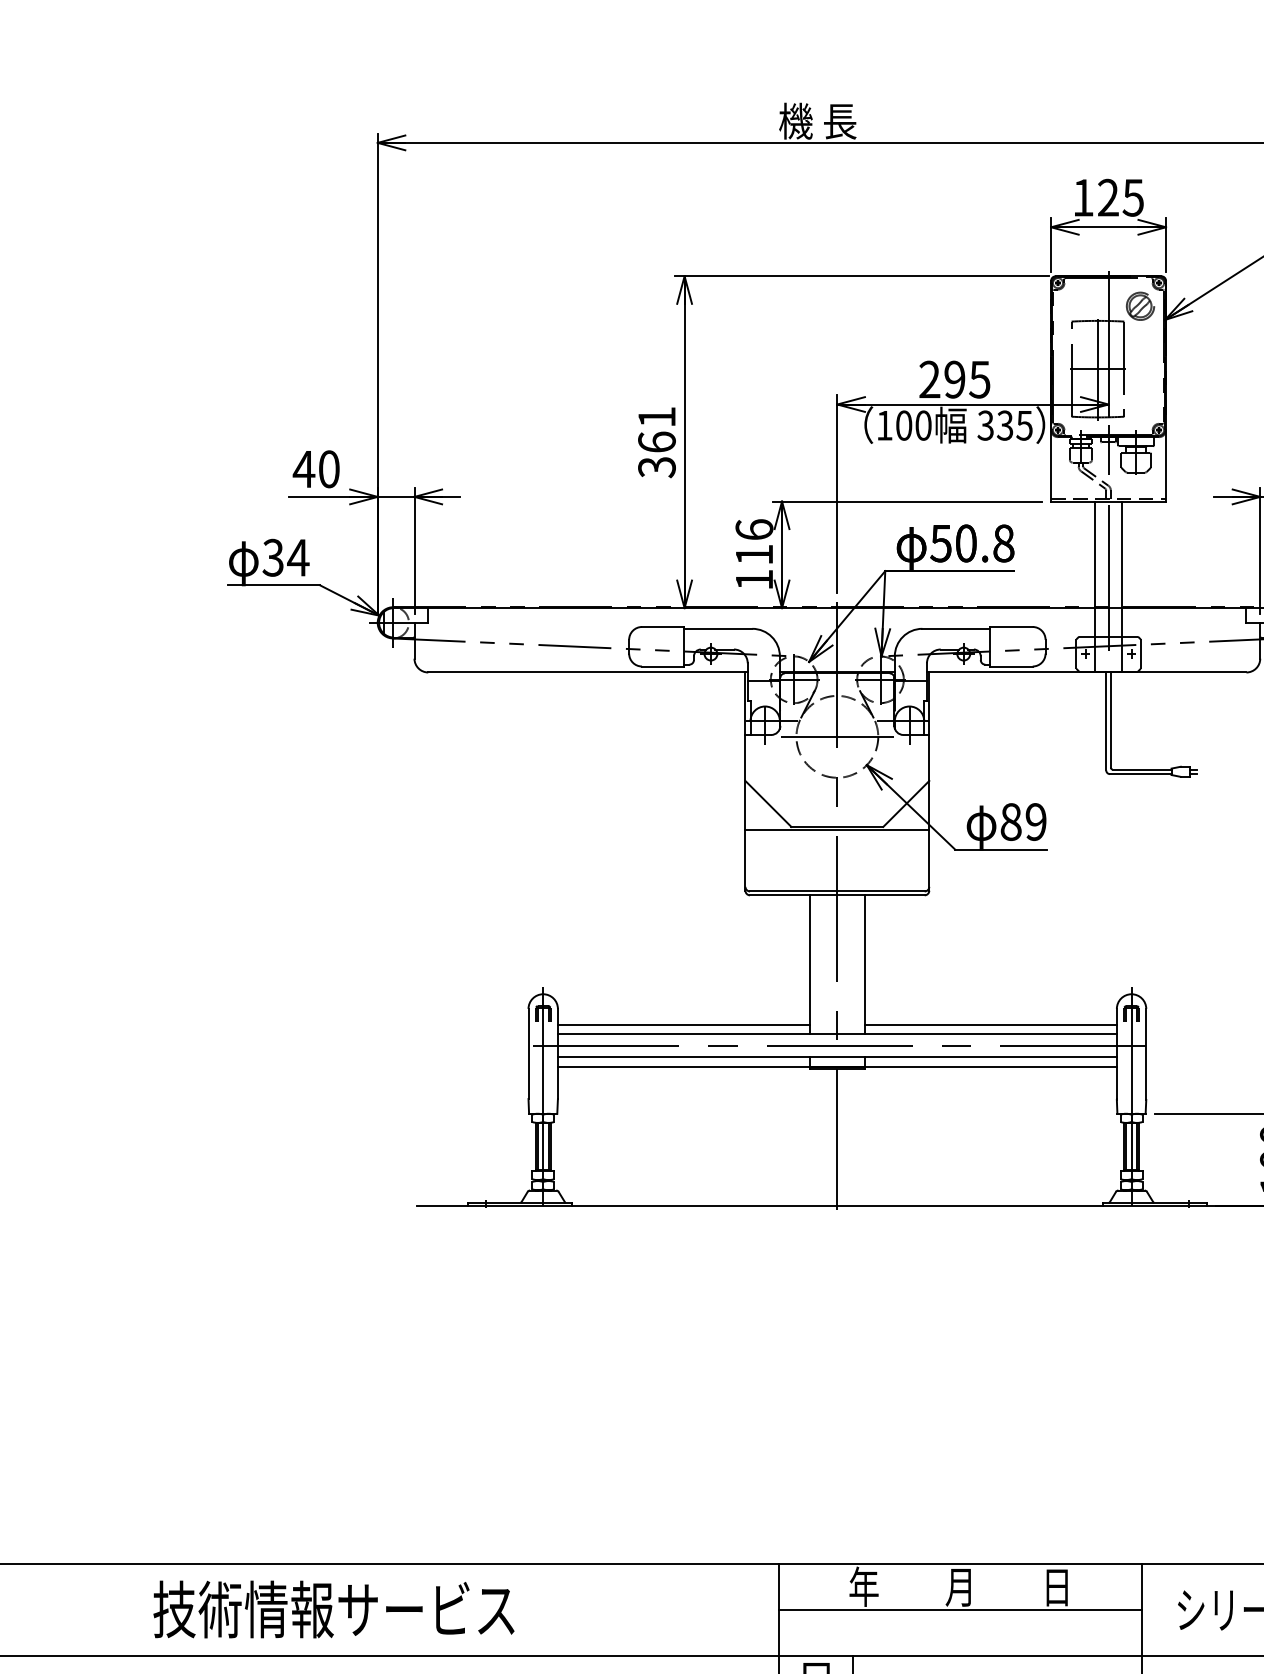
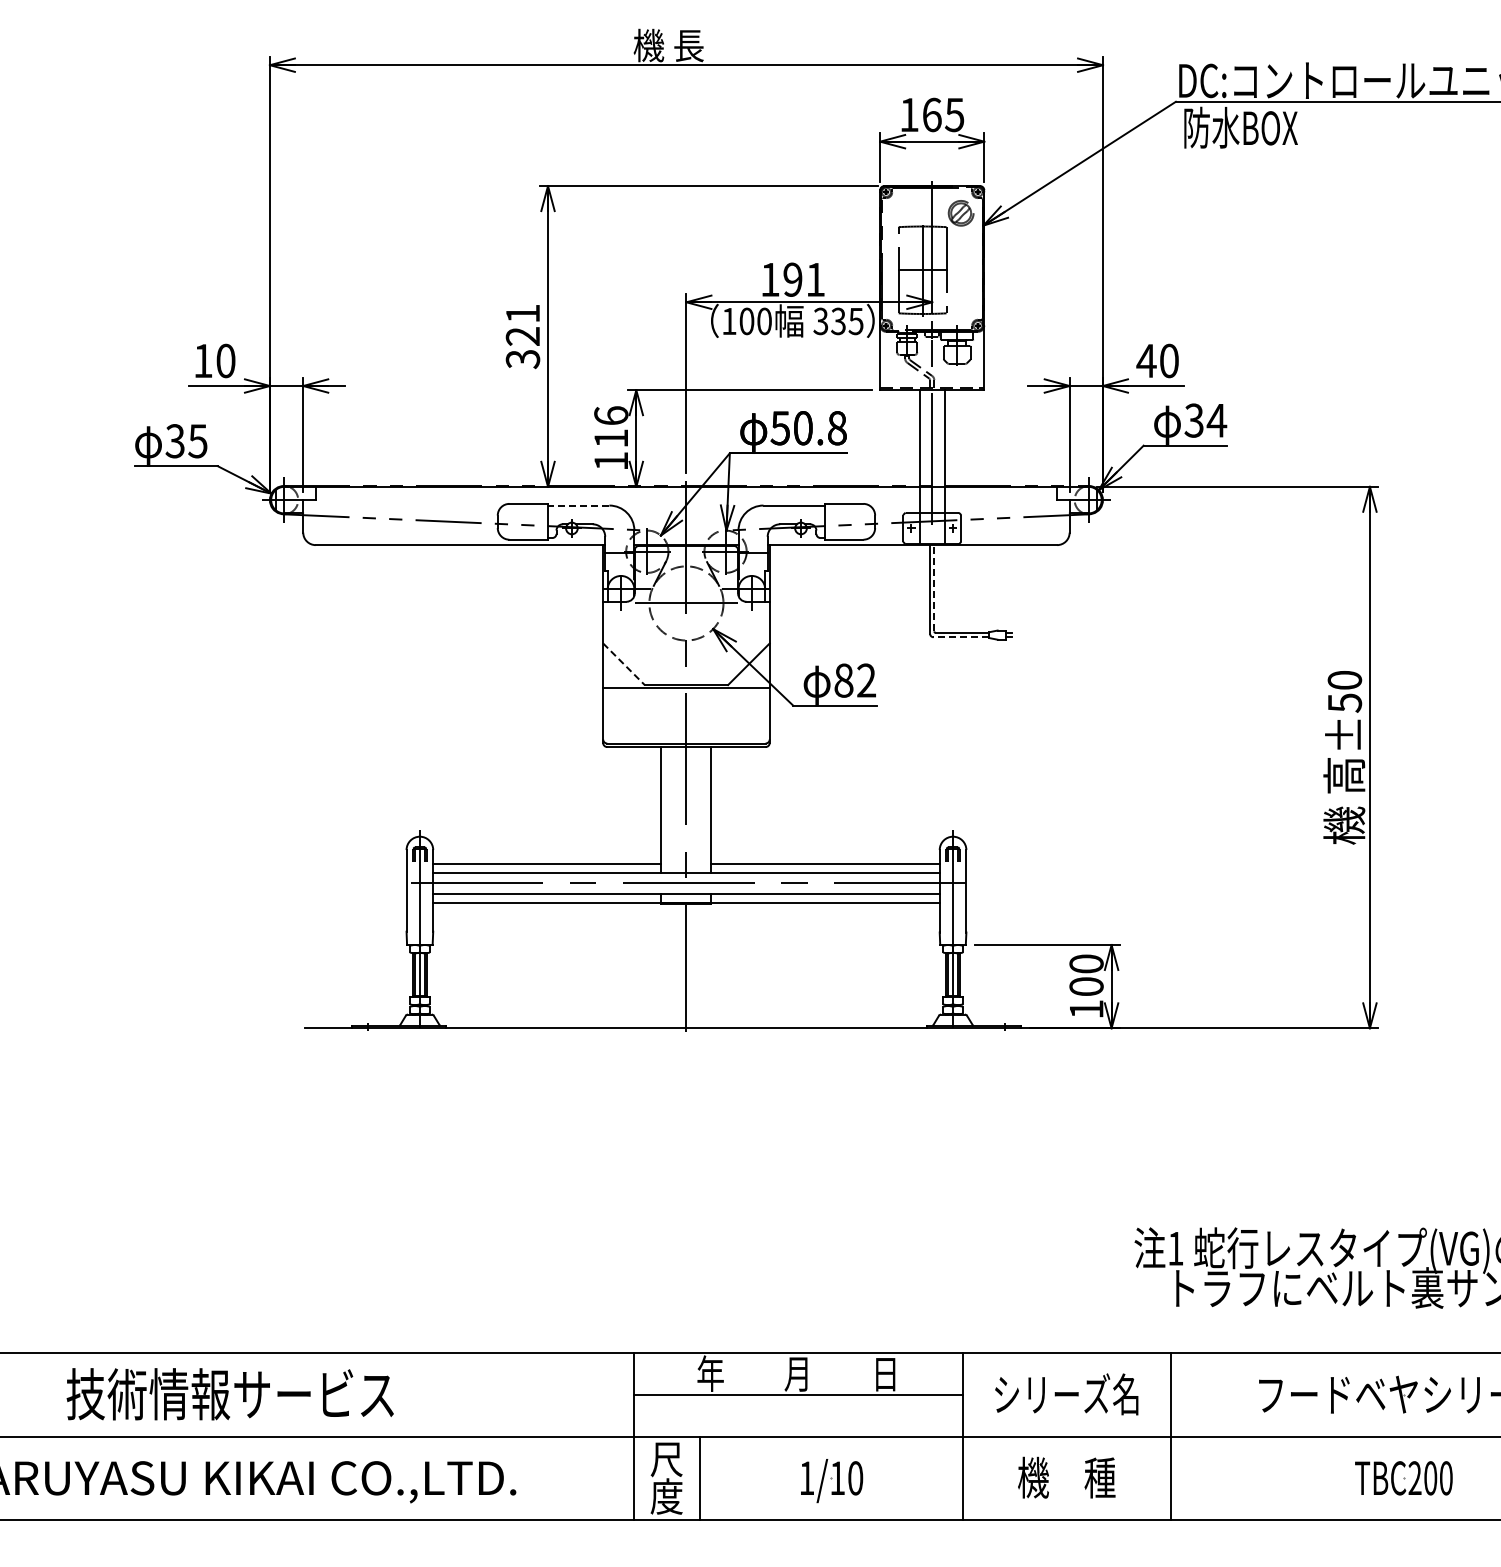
text: (1107, 197) -> (931, 114), 125 -> 165
text: (954, 379) -> (792, 279), 295 -> 191
text: (656, 441) -> (522, 335), 361 -> 321
text: (303, 468) -> (202, 360), 40 -> 10
text: (297, 558) -> (197, 441), 34 -> 35
line: (718, 628) -> (578, 505), solid -> dashed
line: (1111, 719) -> (934, 587), solid -> dashed
line: (1140, 774) -> (961, 637), solid -> dashed
line: (768, 804) -> (624, 664), solid -> dashed
text: (1036, 821) -> (866, 680), 89 -> 82

